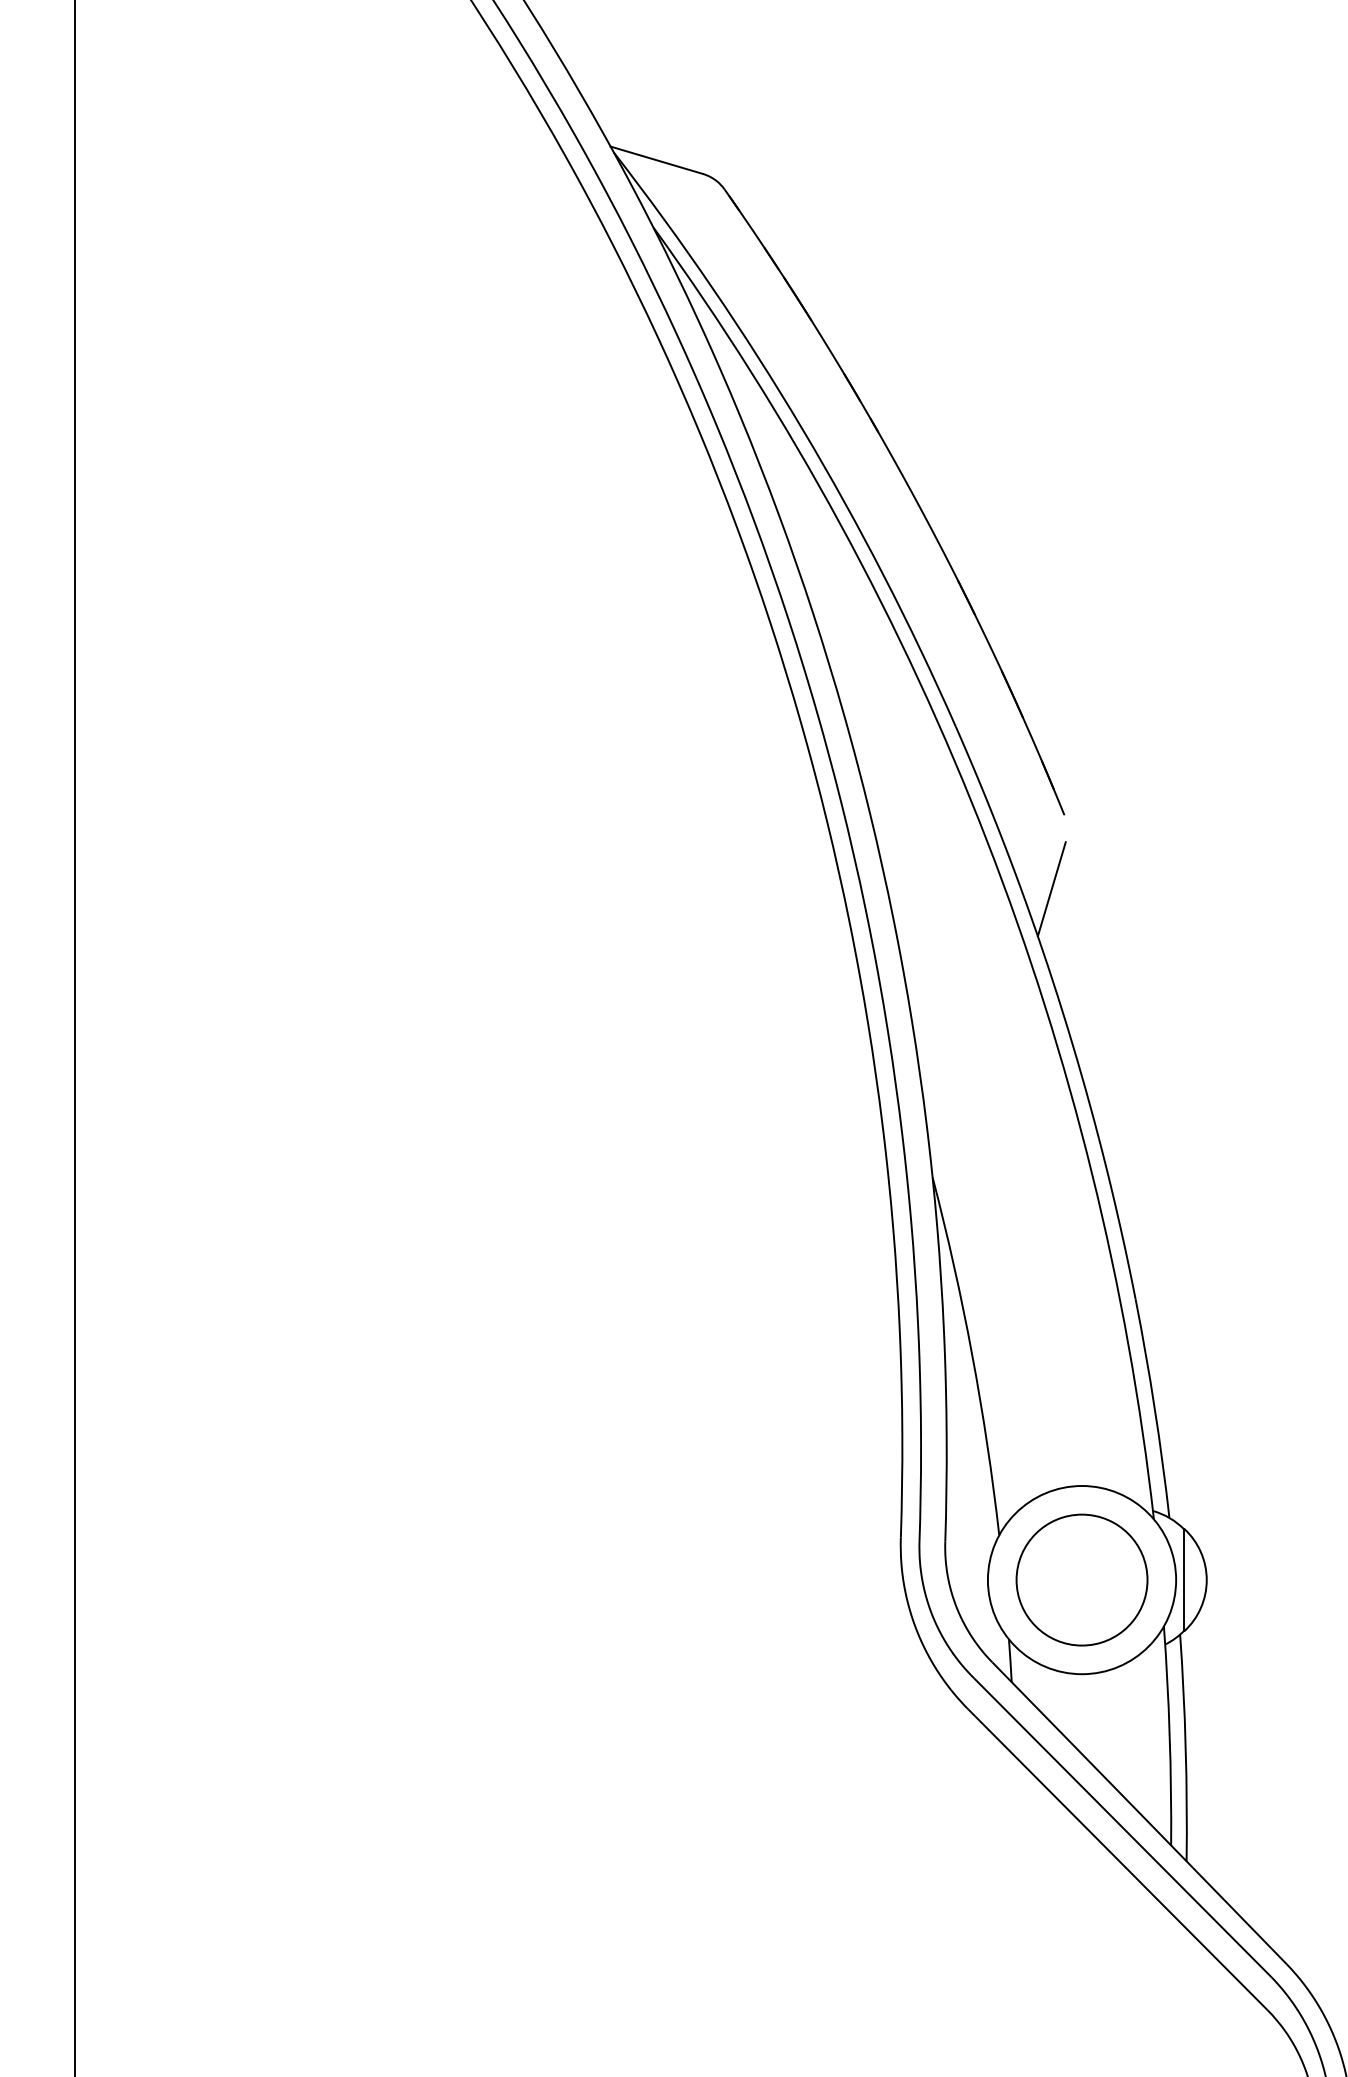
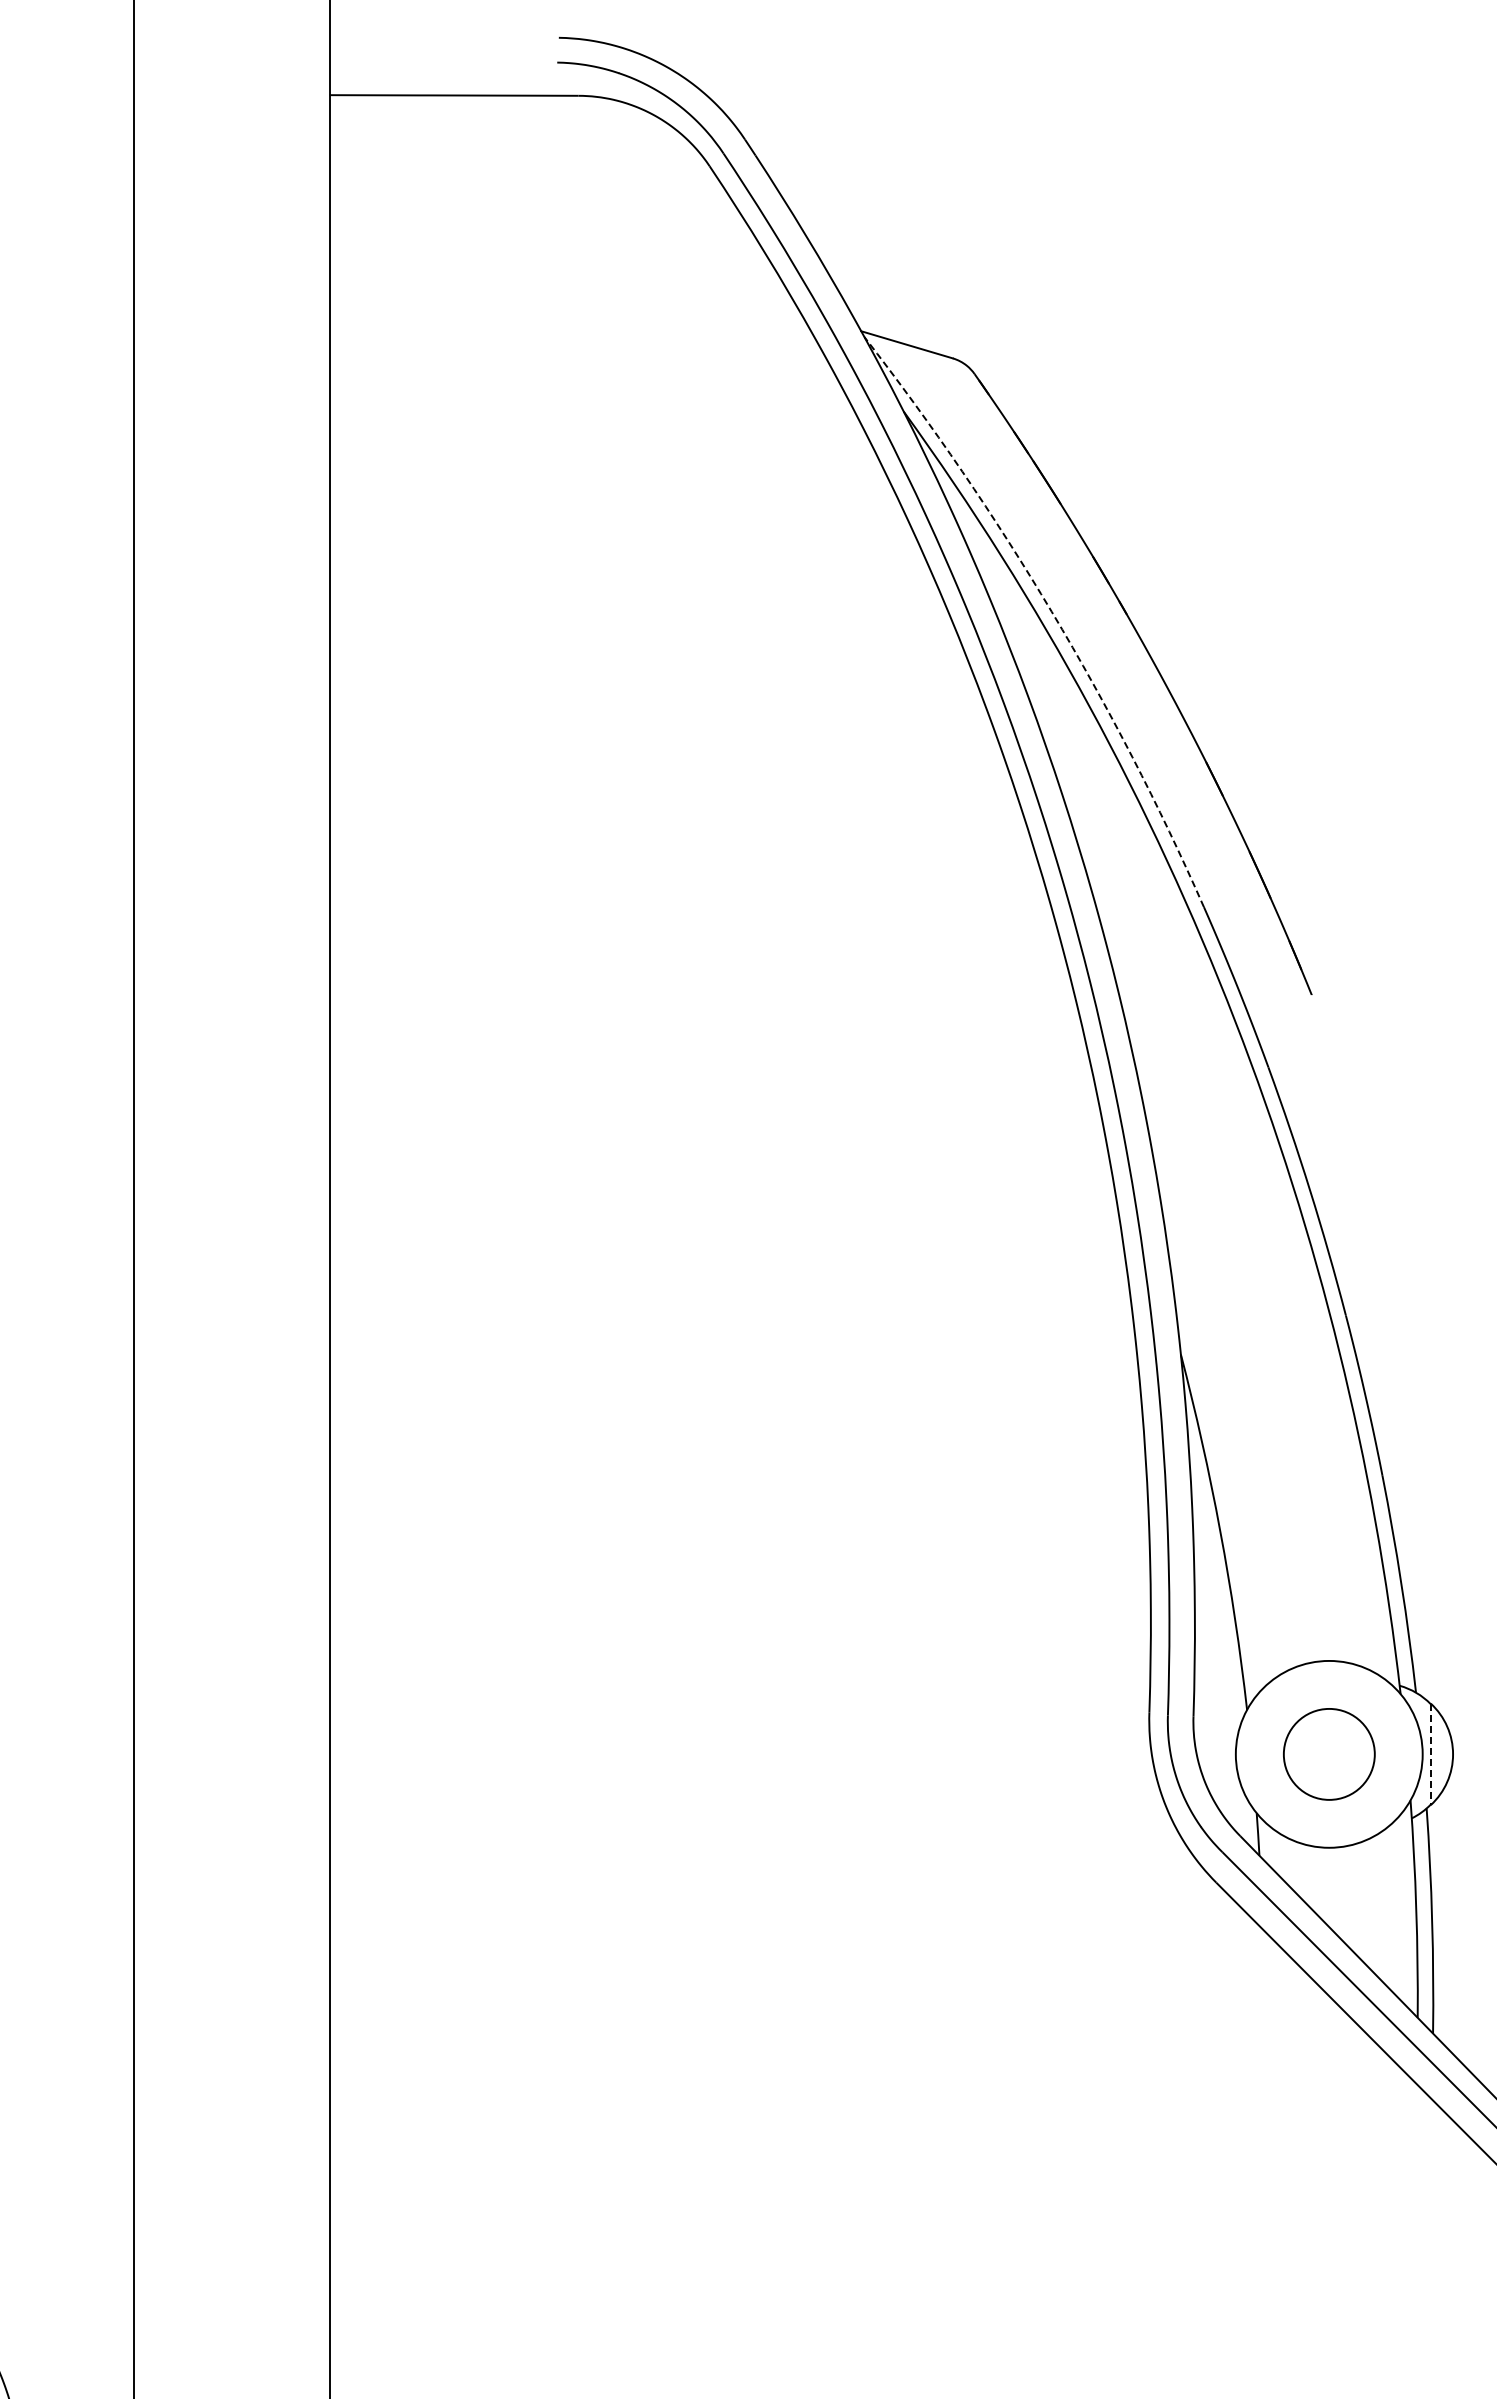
arc: (802, 428) -> (1051, 611), solid -> dashed
line: (1052, 889) -> (1299, 1068), removed
circle: (1082, 1580) -> (1329, 1754), size x0.7
line: (1184, 1580) -> (1430, 1754), solid -> dashed

